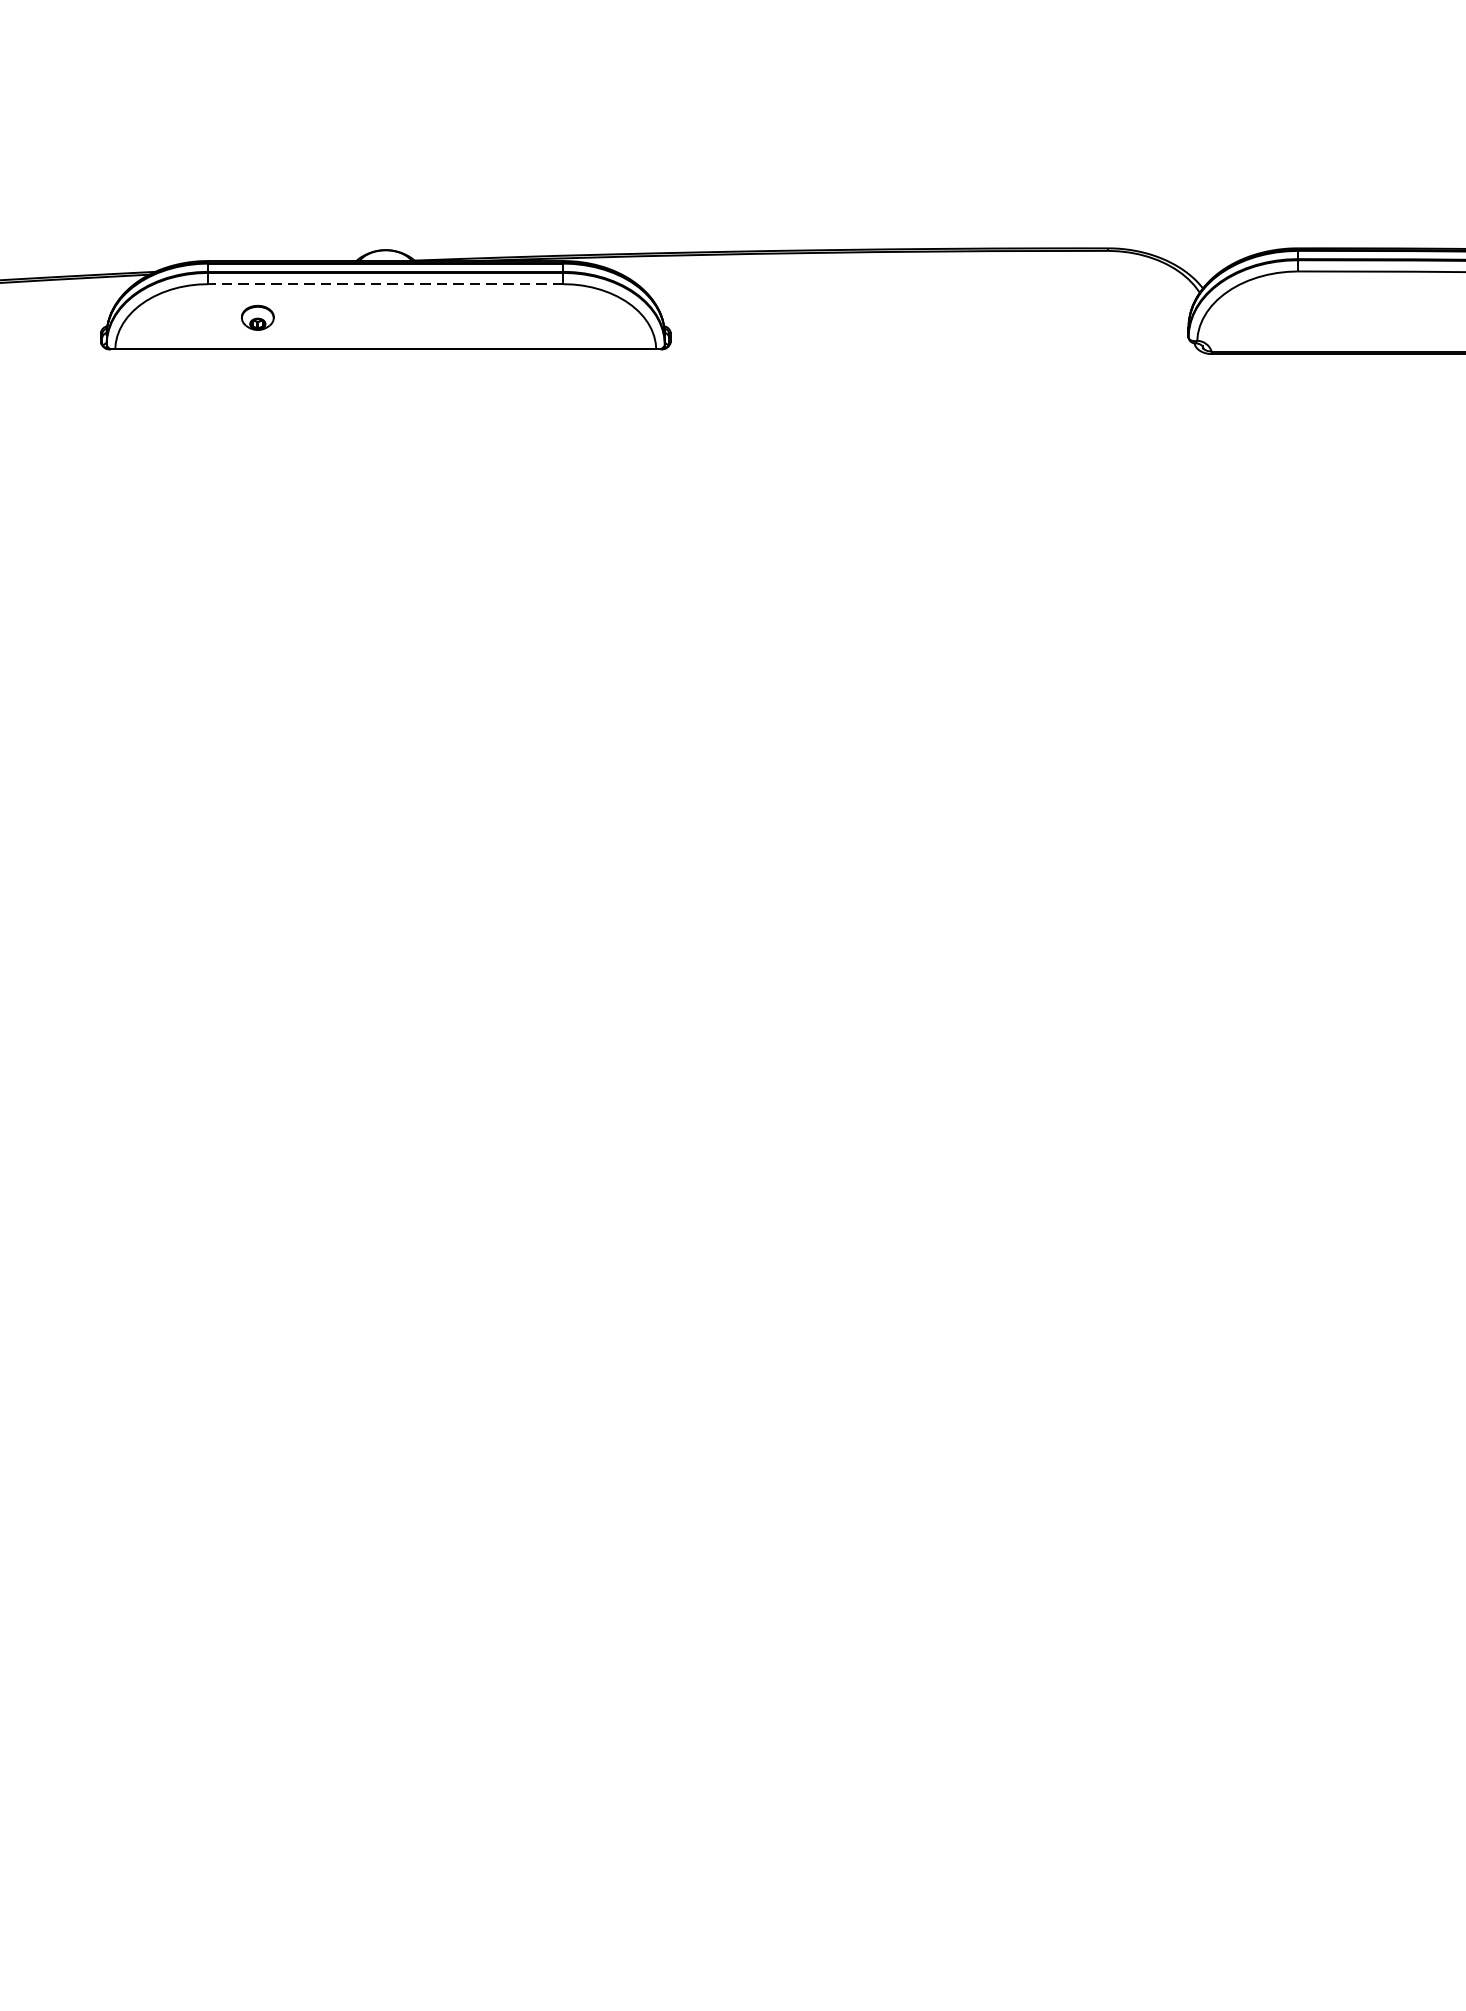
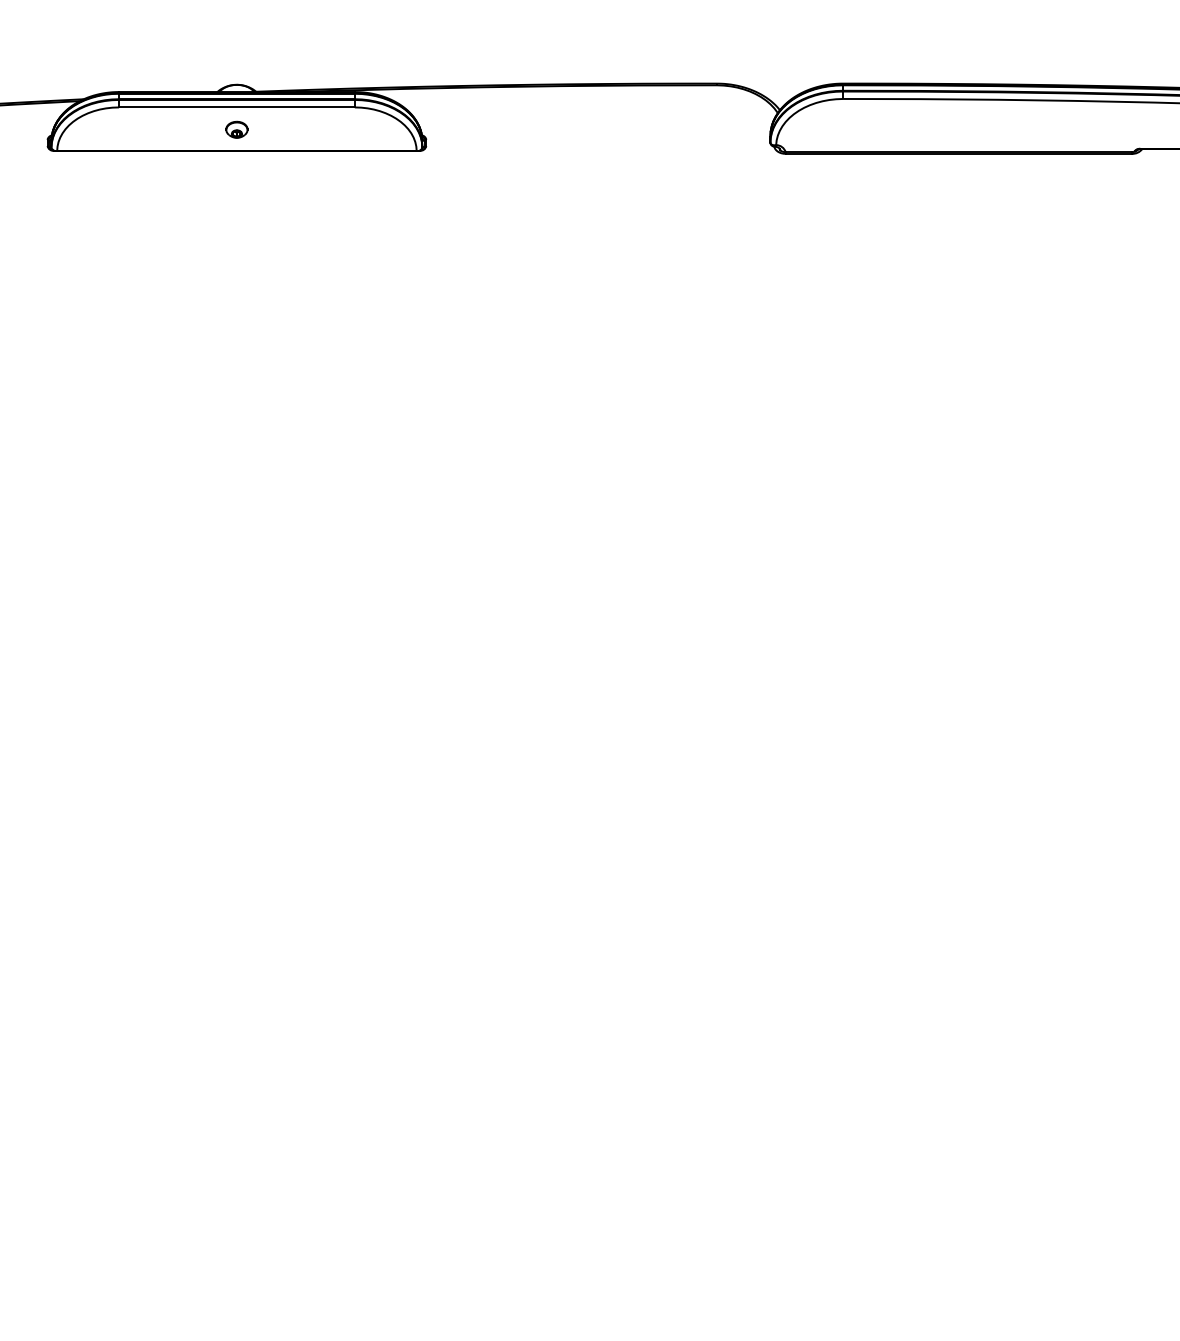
line: (385, 284) -> (236, 107), dashed -> solid
part: (257, 317) -> (236, 129), moved

